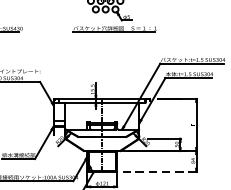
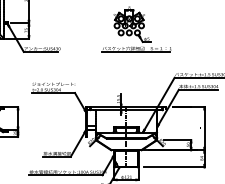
line: (160, 171) -> (174, 167), dashed -> solid

